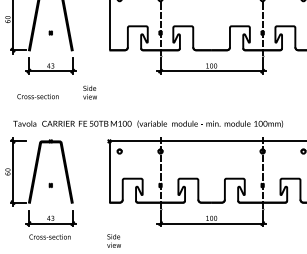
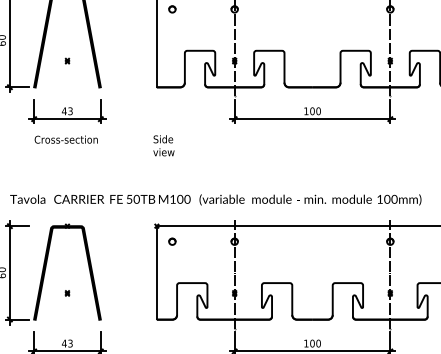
text: (89, 92) -> (162, 145), moved
text: (37, 96) -> (65, 139), moved

